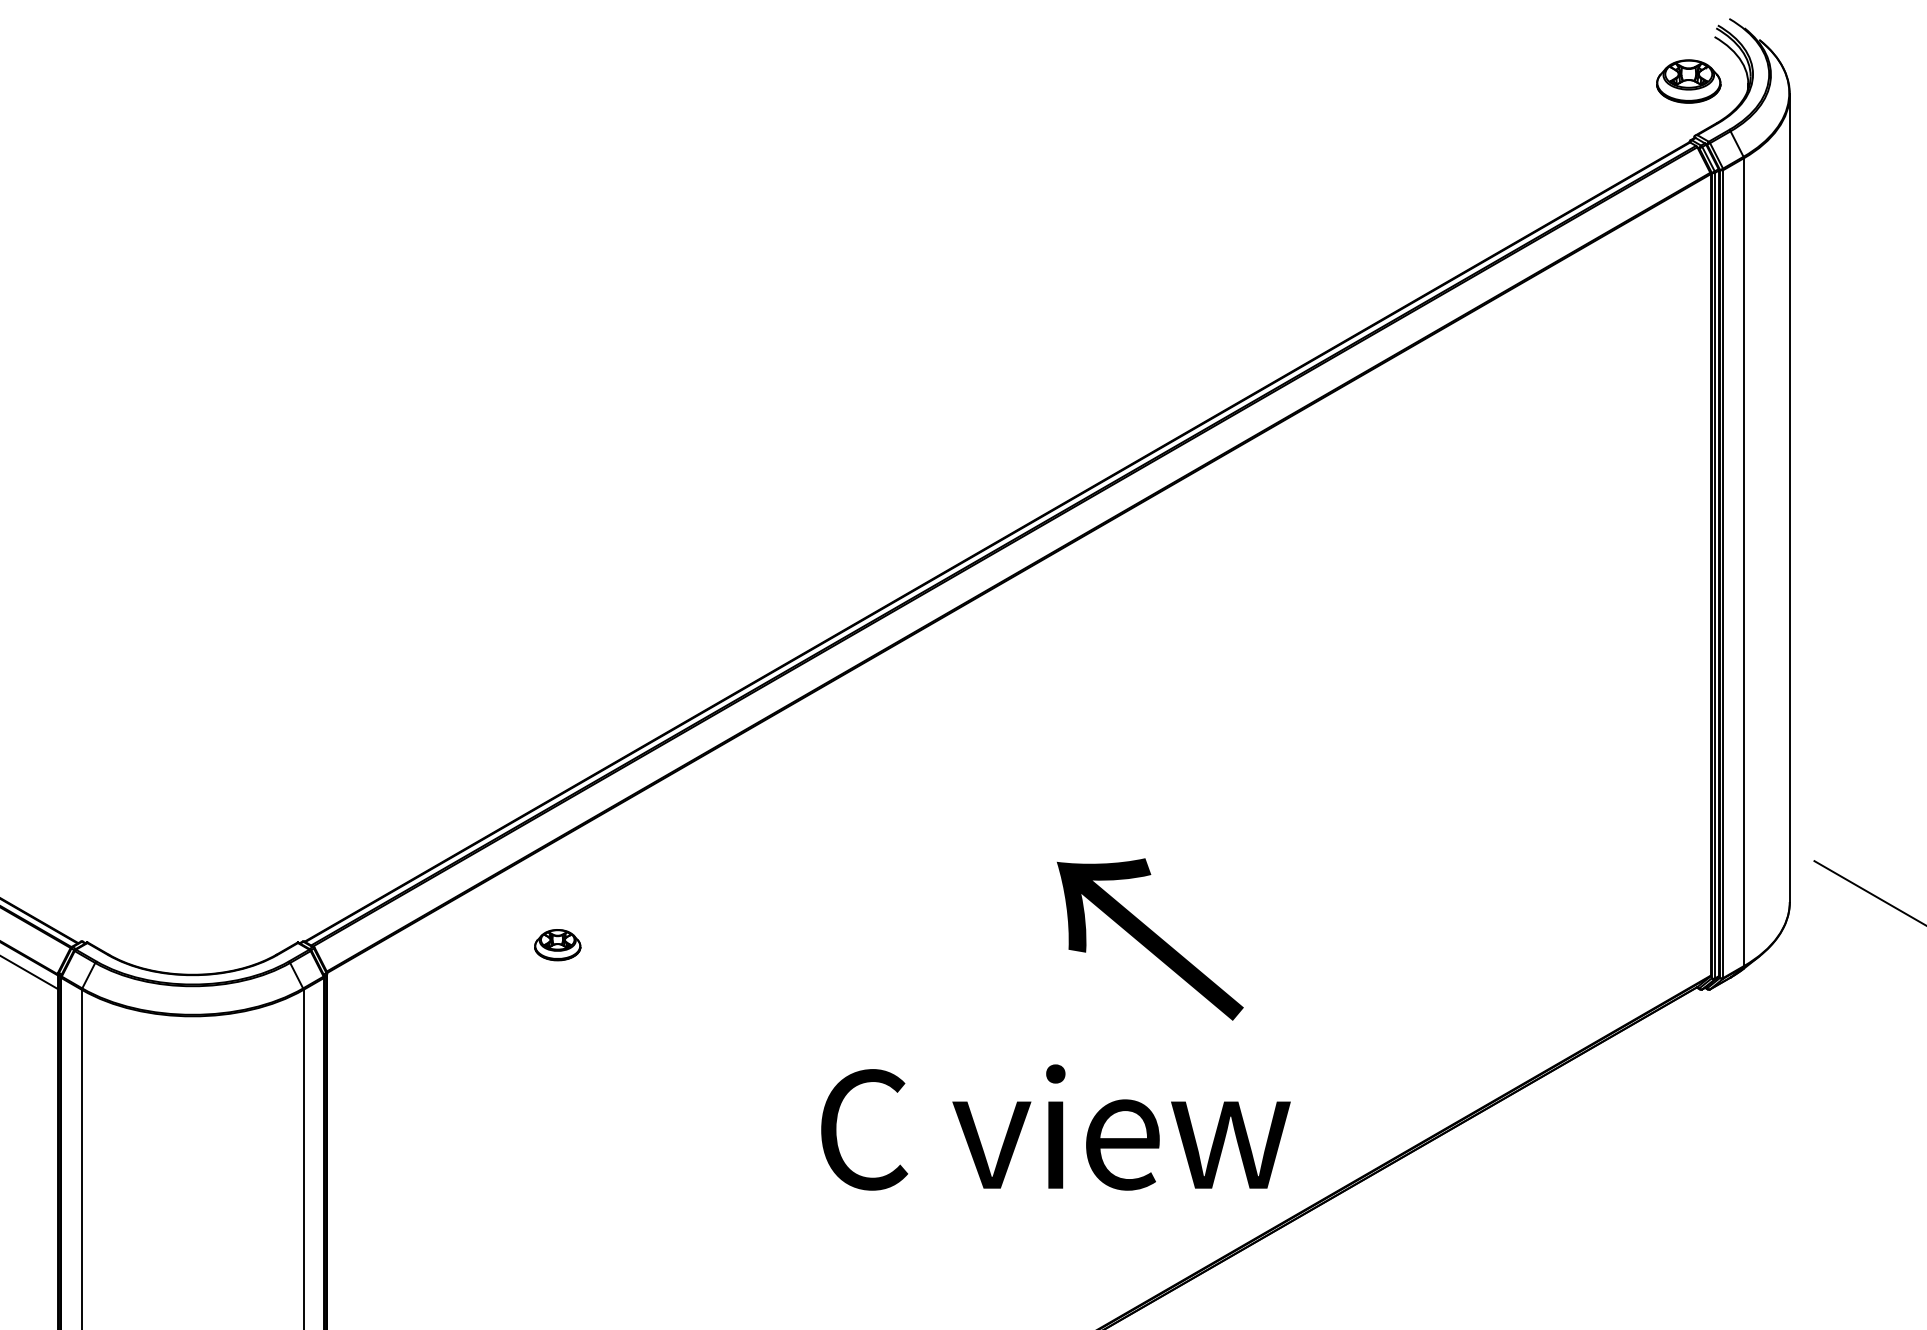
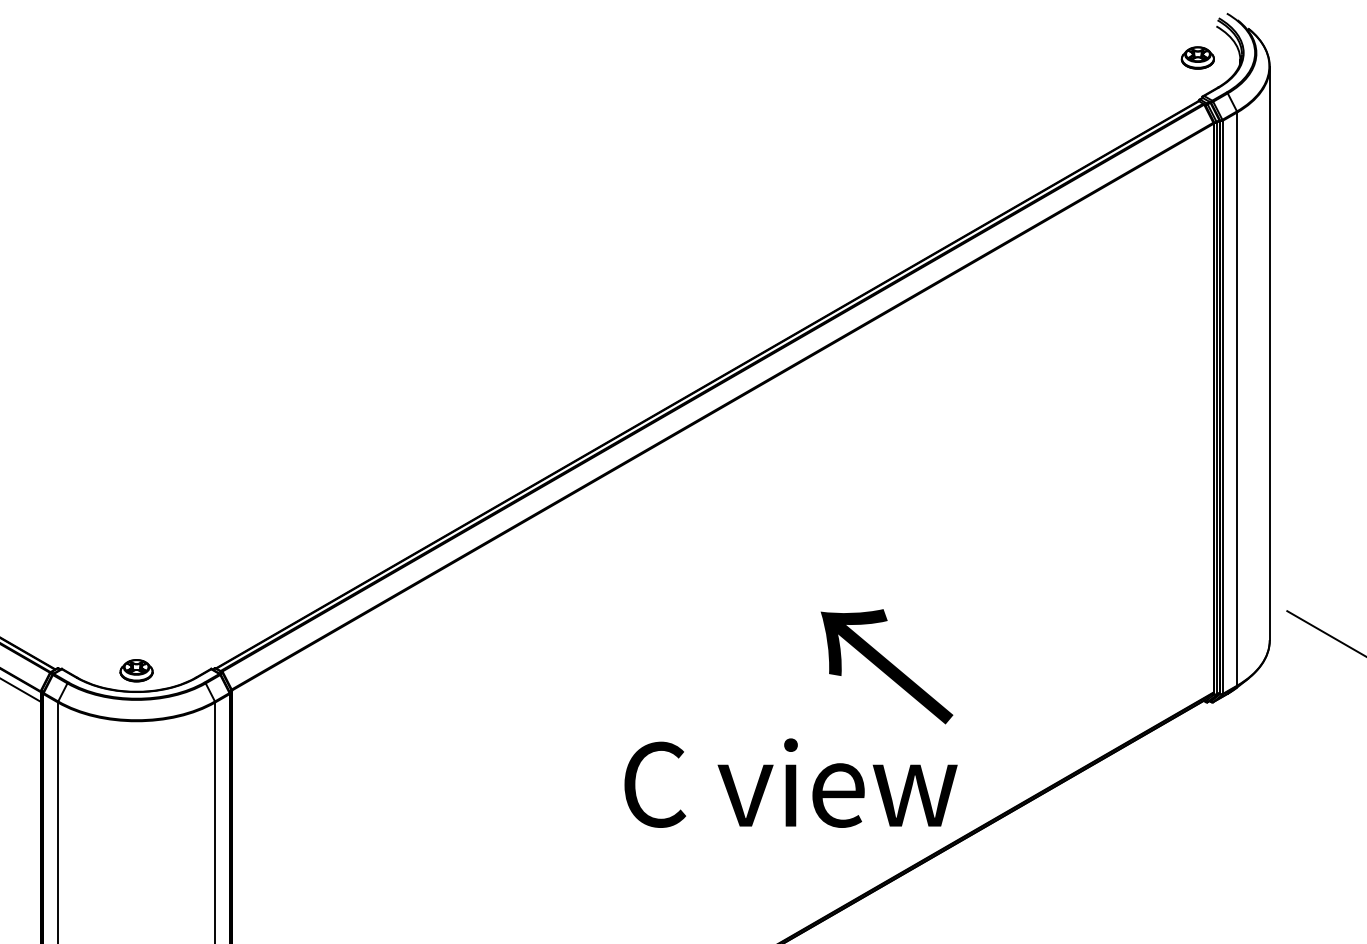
part: (1687, 80) -> (1197, 57), size x0.71
text: (1149, 939) -> (886, 666), moved
part: (557, 944) -> (136, 670), moved
text: (1055, 1126) -> (790, 782), moved

